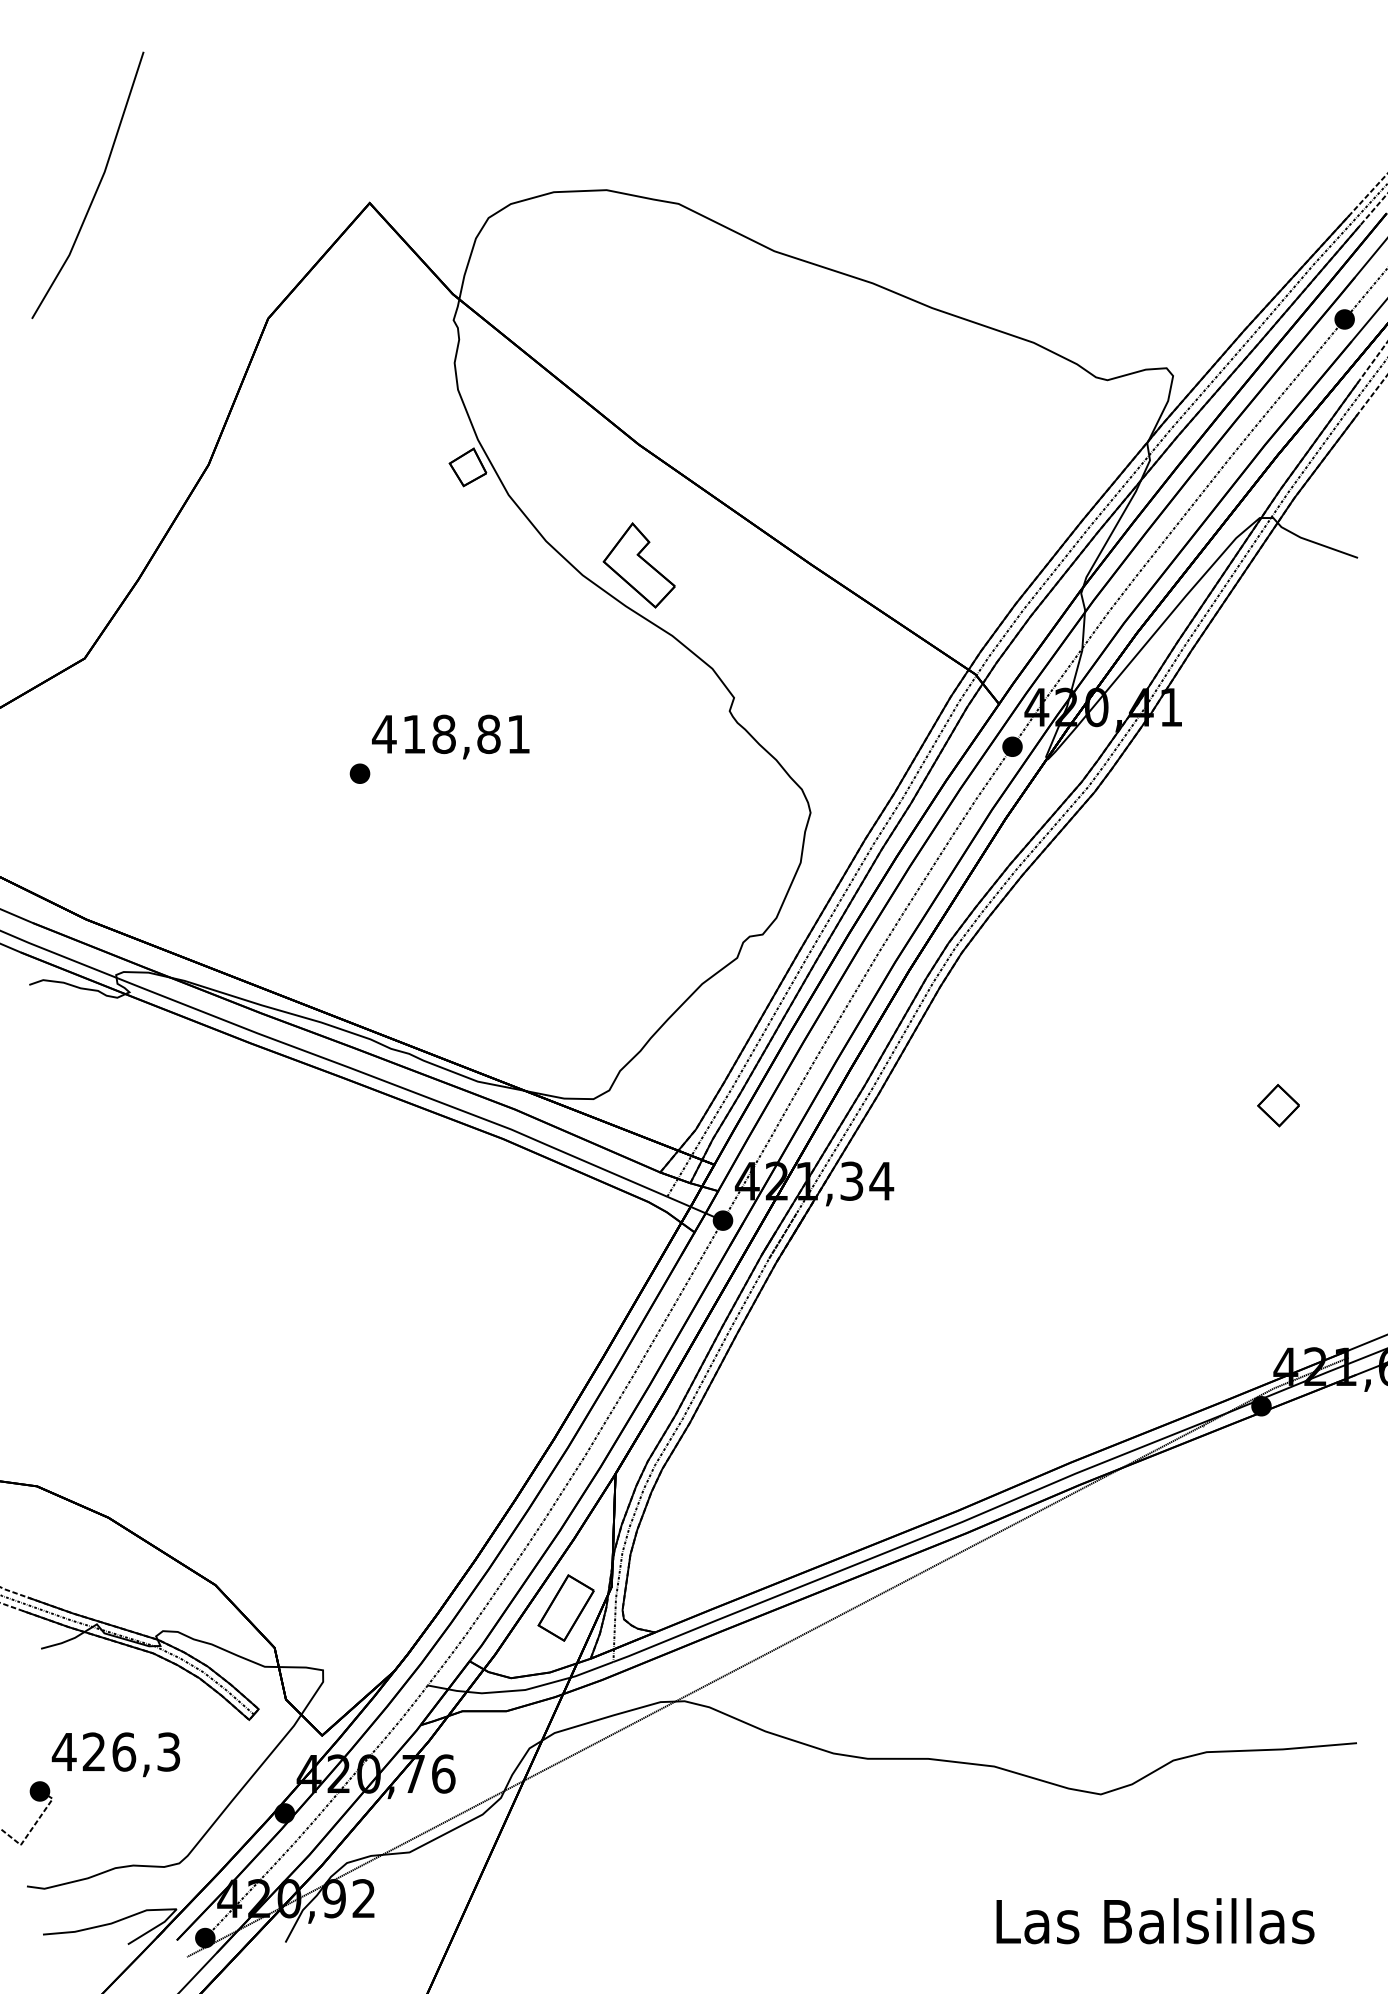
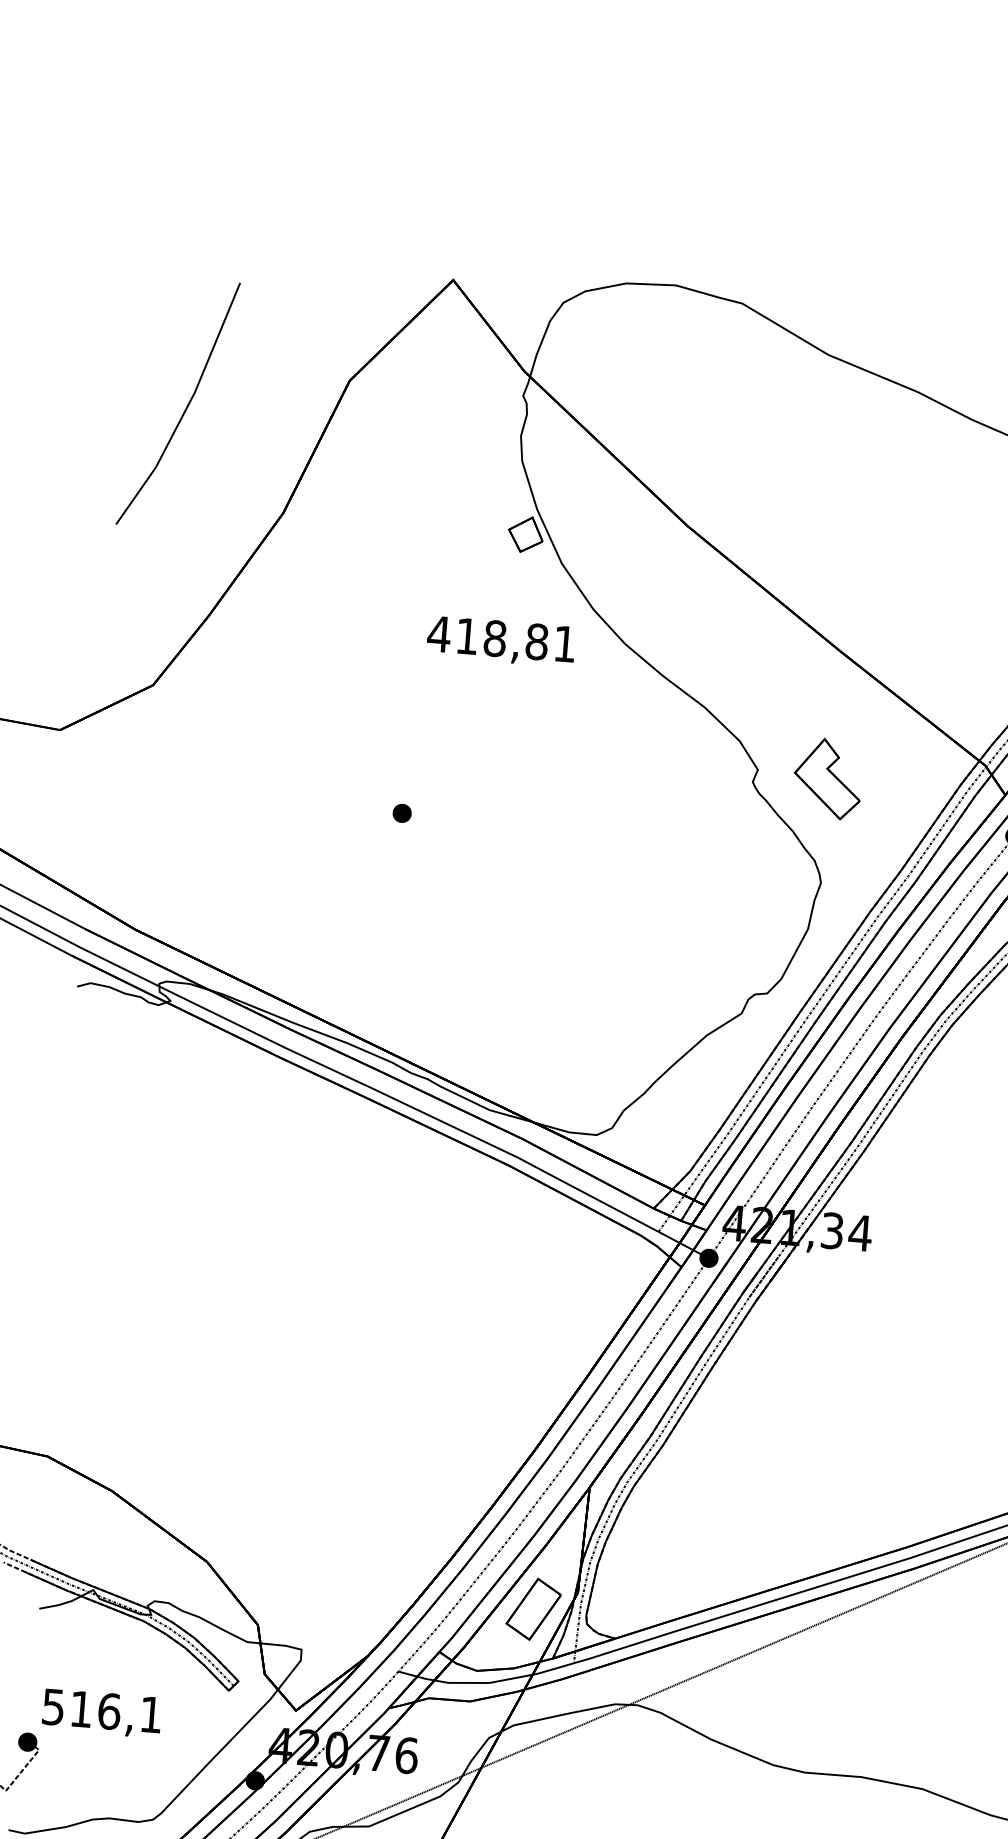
line: (96, 188) -> (186, 407), moved
part: (638, 565) -> (827, 778), moved
text: (450, 736) -> (500, 641), moved
text: (115, 1751) -> (101, 1710), 426,3 -> 516,1

